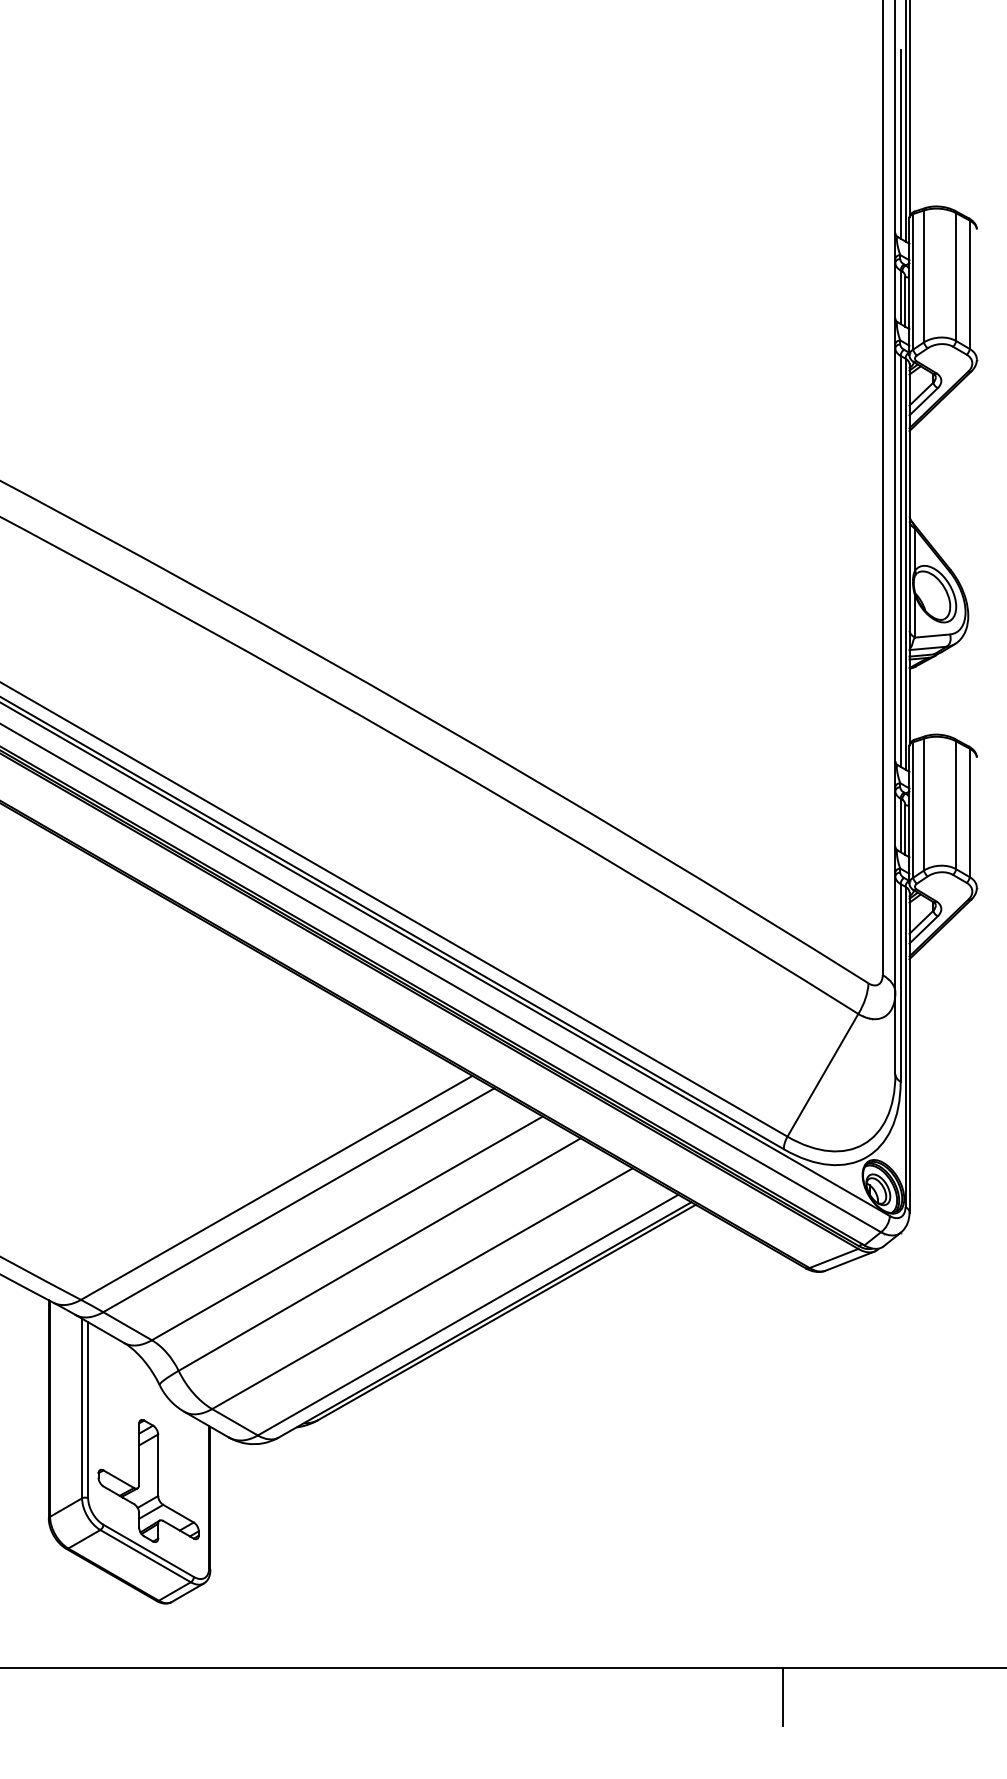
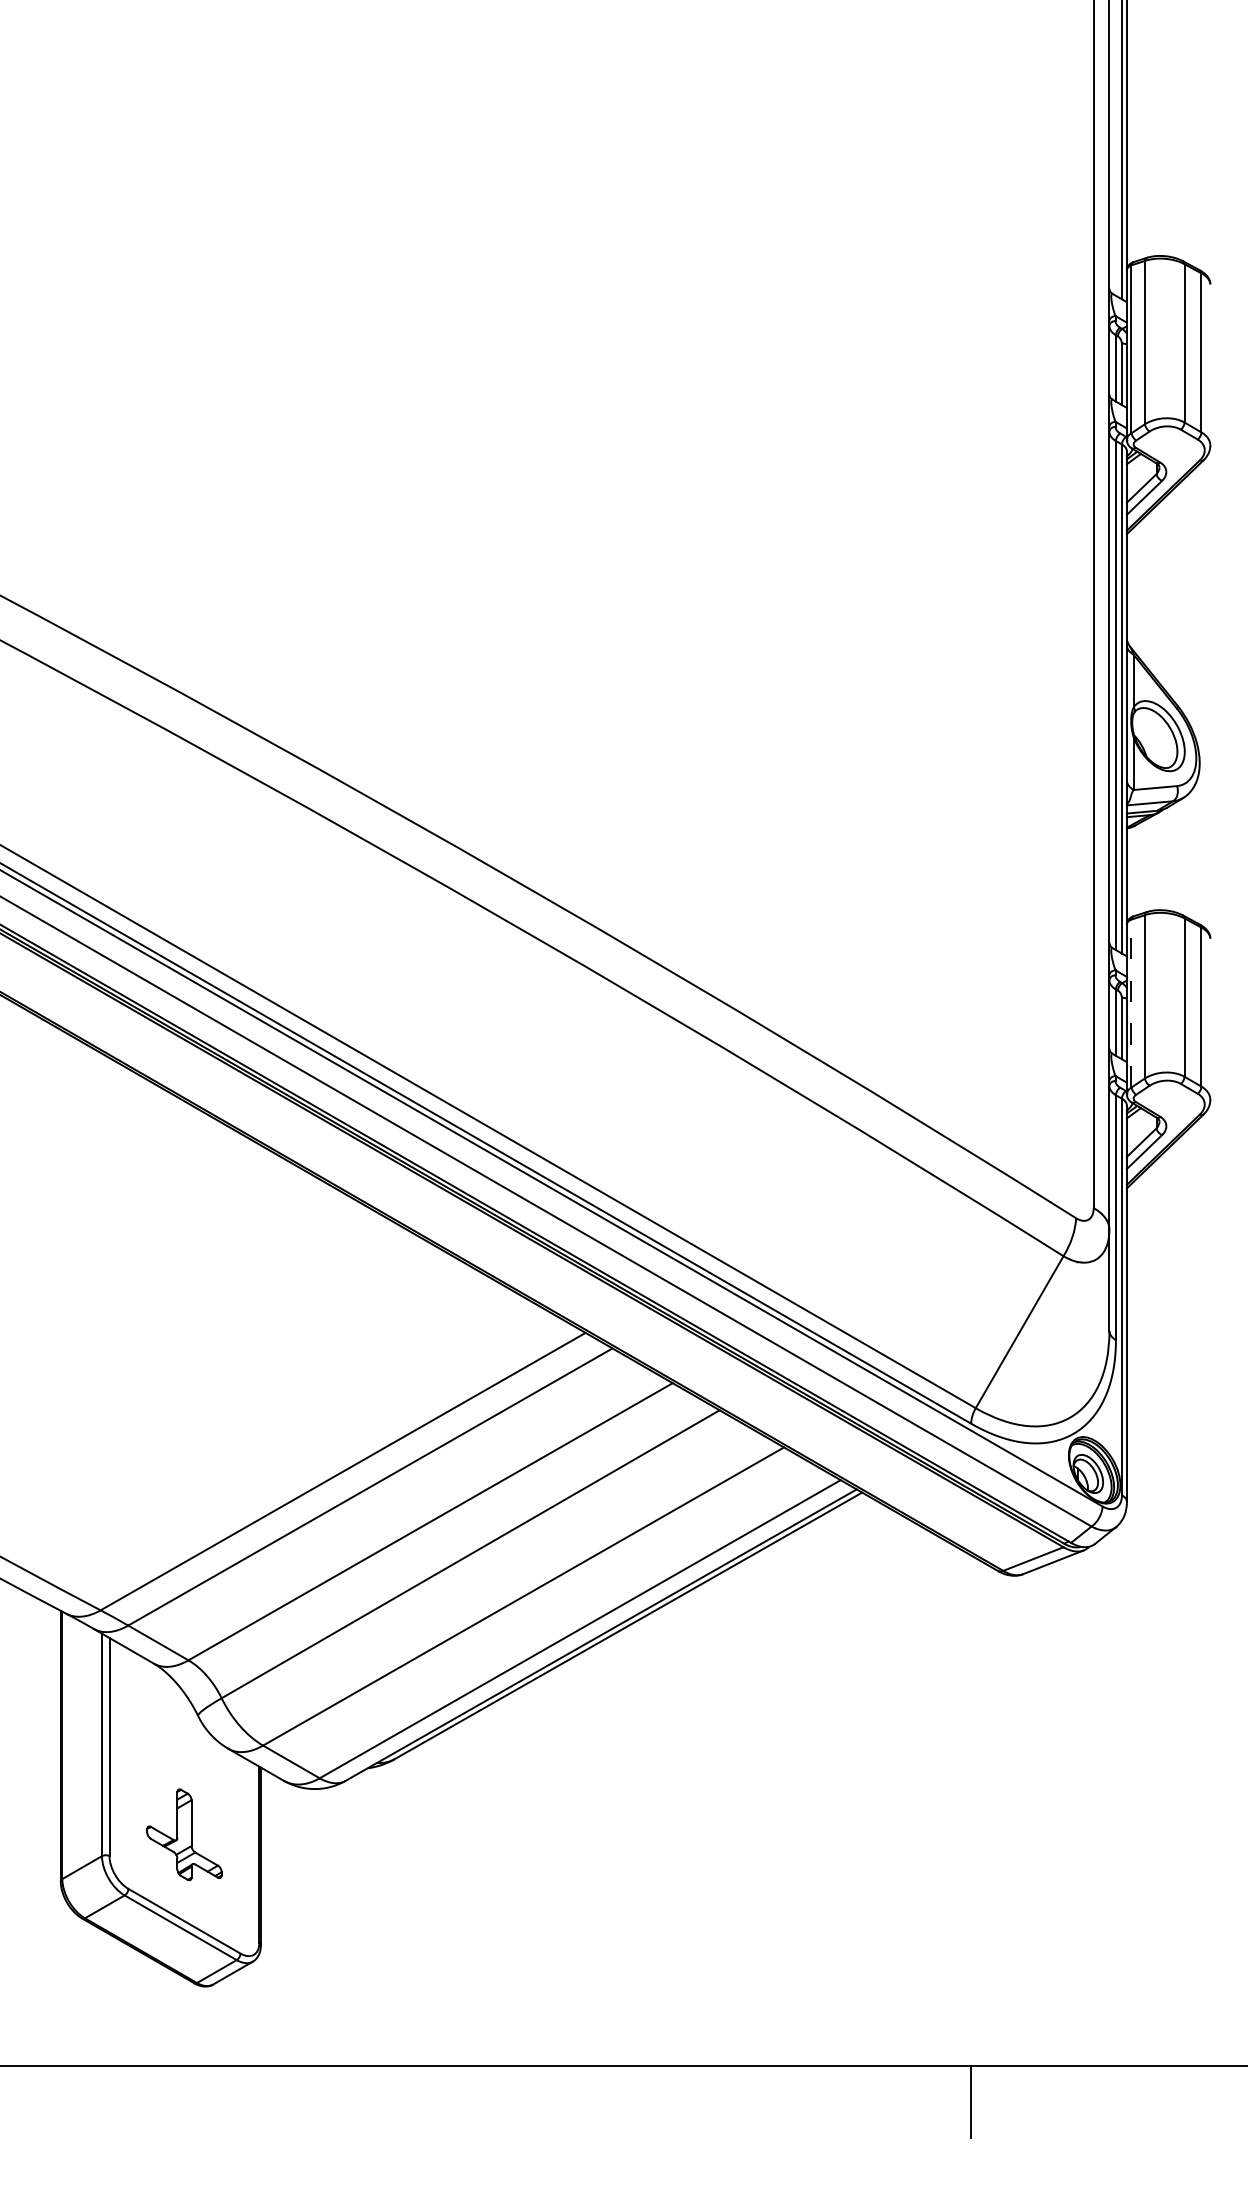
line: (900, 143) -> (1115, 178), removed
line: (913, 809) -> (1131, 1003), solid -> dashed
part: (148, 1480) -> (184, 1834), size x0.6

